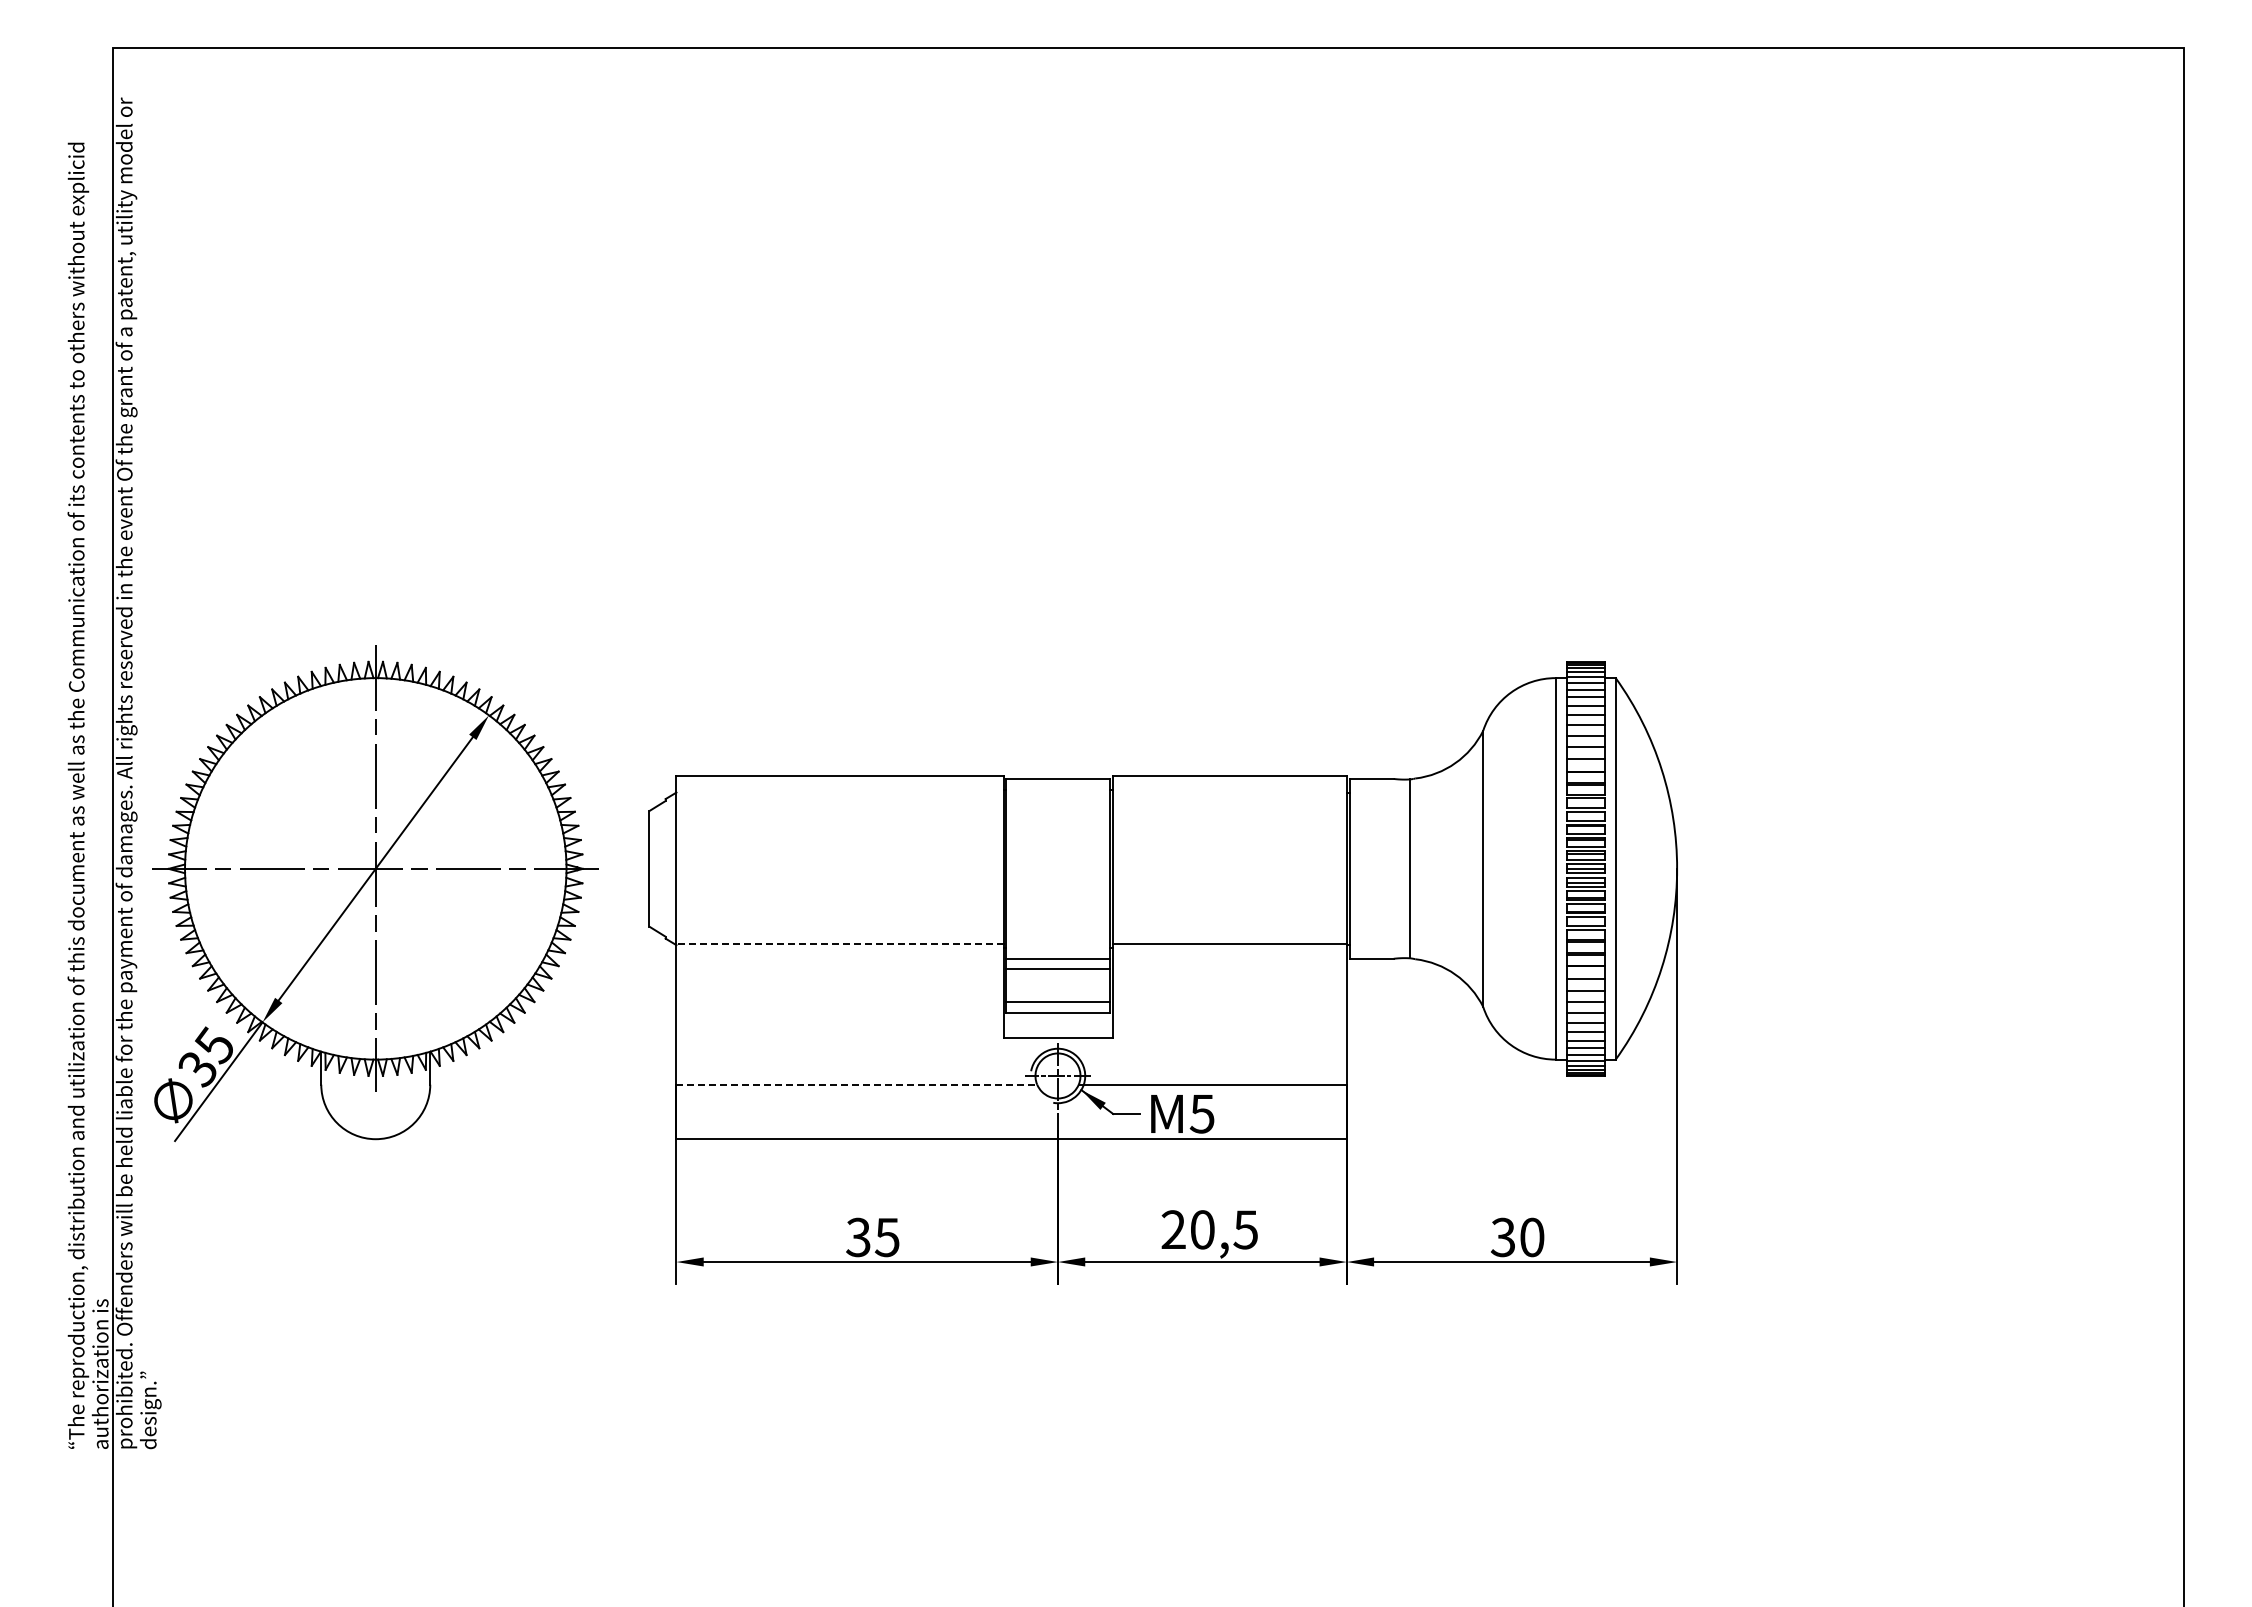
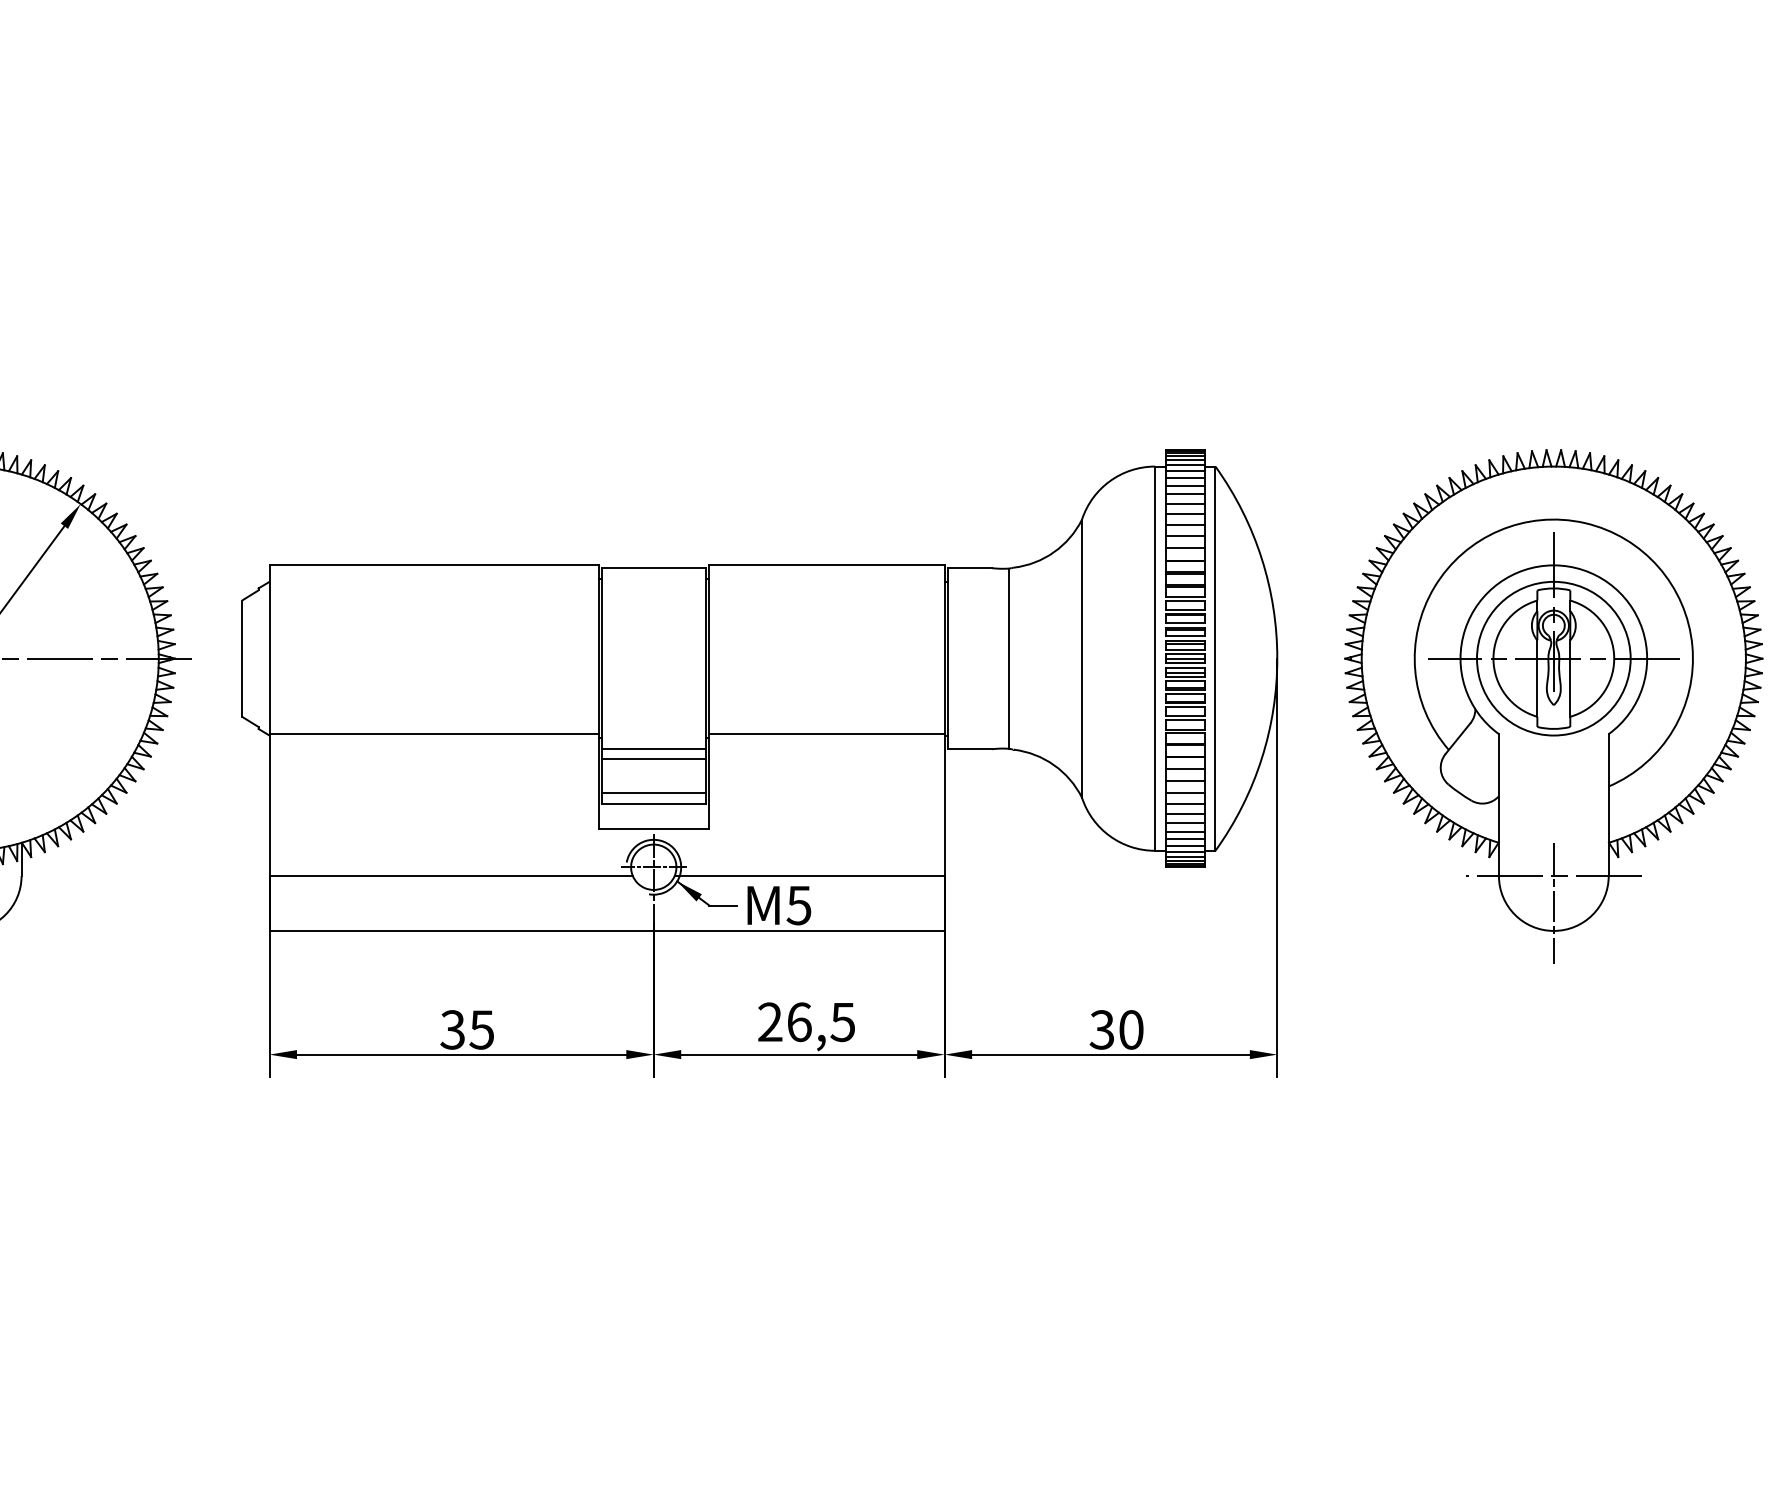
part: (1951, 915) -> (1553, 705), added
line: (839, 943) -> (433, 733), dashed -> solid
line: (857, 1084) -> (451, 875), dashed -> solid
text: (1202, 1229) -> (799, 1021), 20,5 -> 26,5

